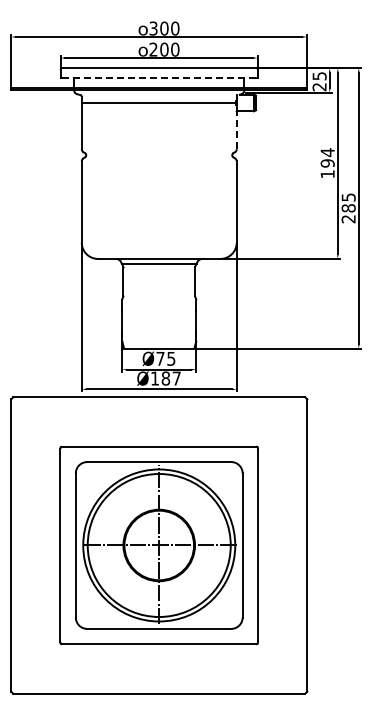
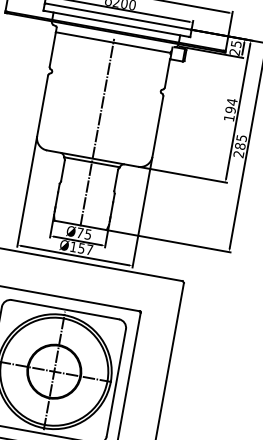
line: (159, 77) -> (117, 23), dashed -> solid
line: (236, 130) -> (167, 73), dashed -> solid
line: (159, 223) -> (97, 132), added
text: (165, 378) -> (81, 248), Ø187 -> Ø157

